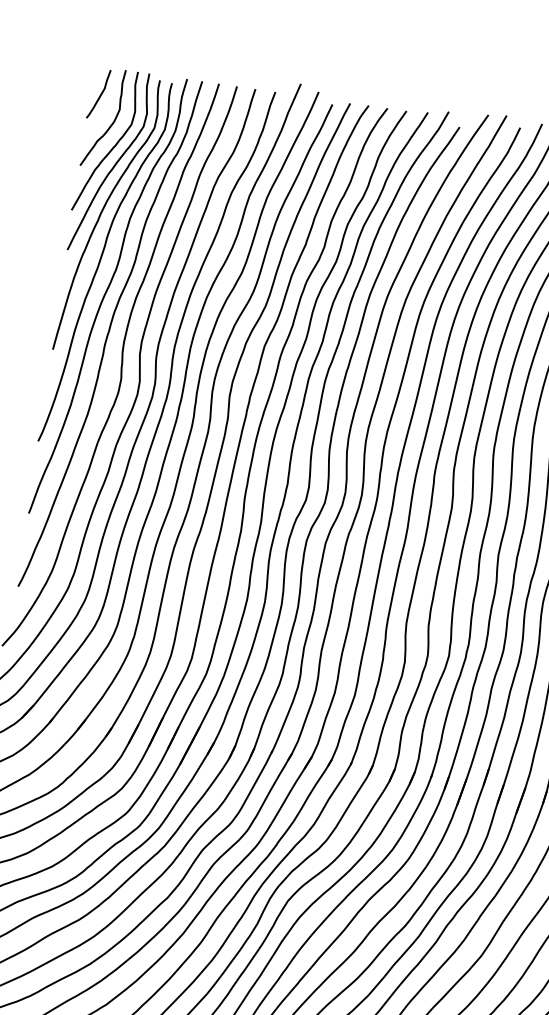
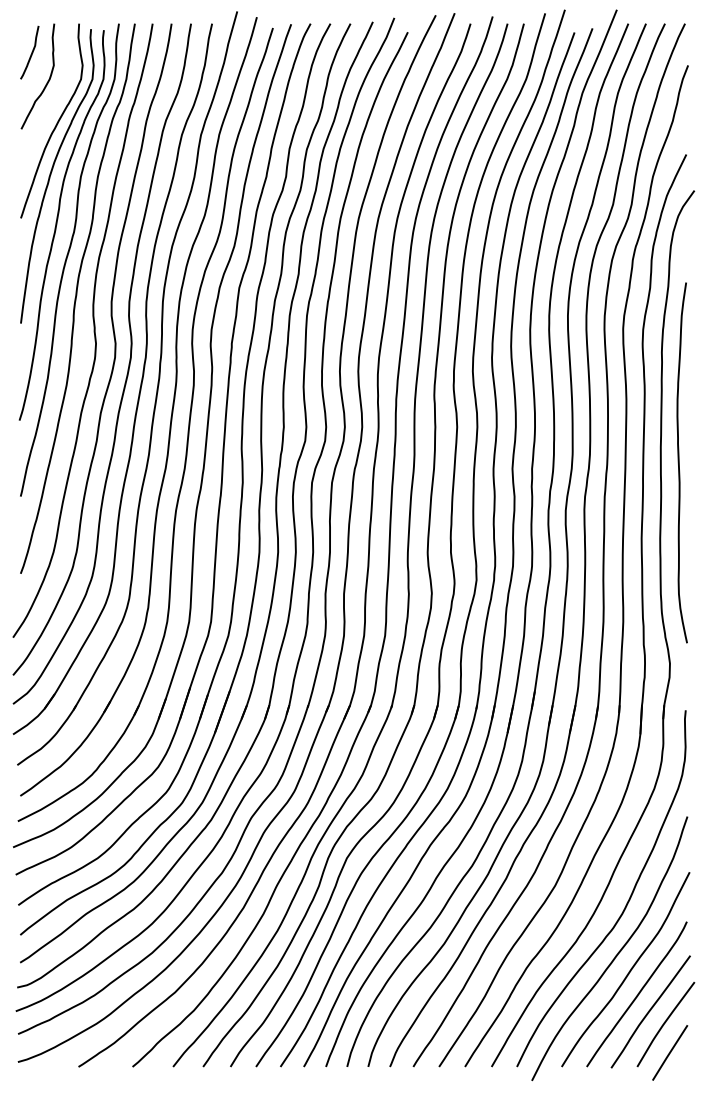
curve: (113, 146) -> (52, 104), removed

